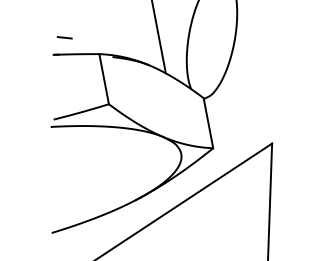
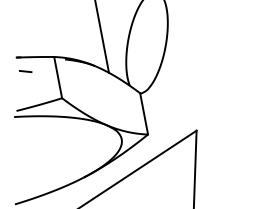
line: (64, 37) -> (25, 71), moved

